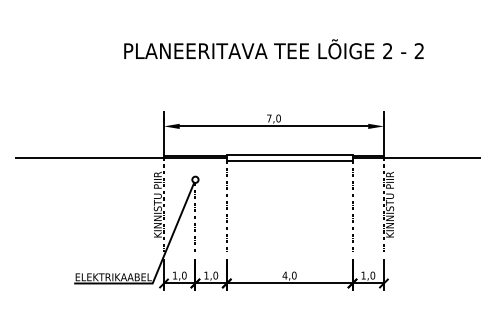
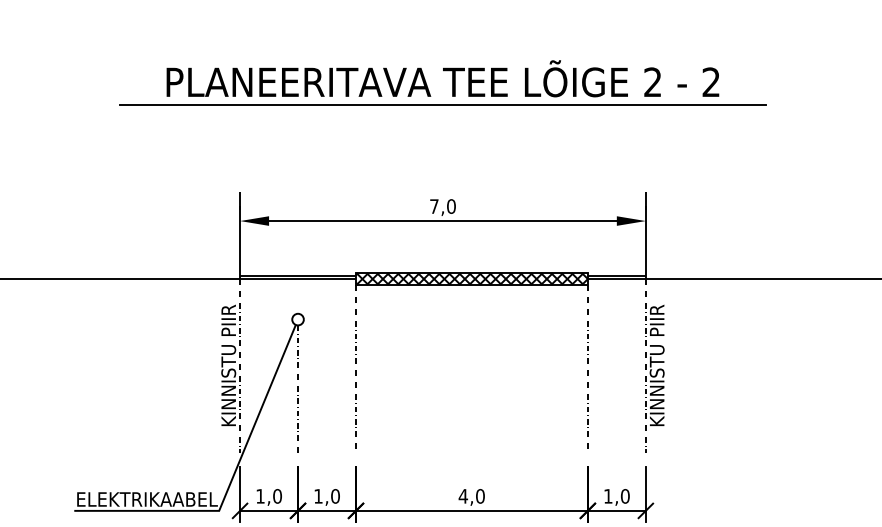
line: (273, 63) -> (442, 105), added
hatch: (289, 157) -> (471, 278), added

